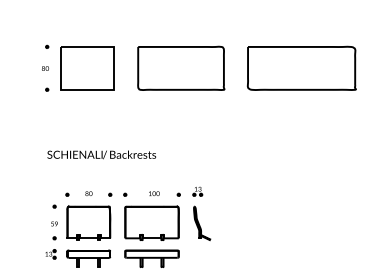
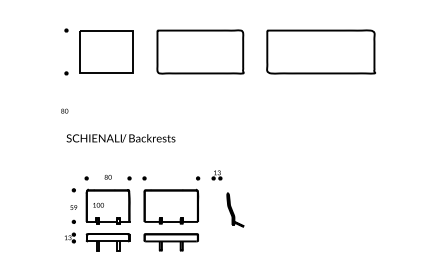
text: (45, 67) -> (64, 110), moved
text: (154, 192) -> (98, 204), moved
part: (202, 222) -> (235, 209), moved

